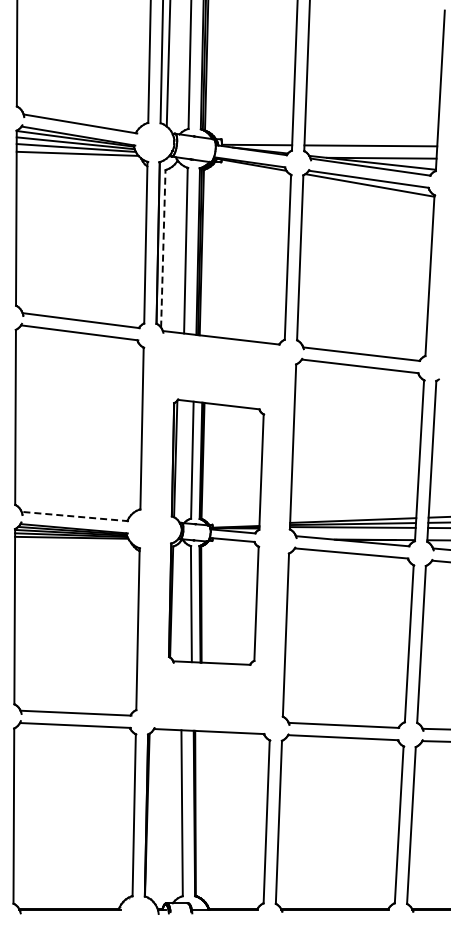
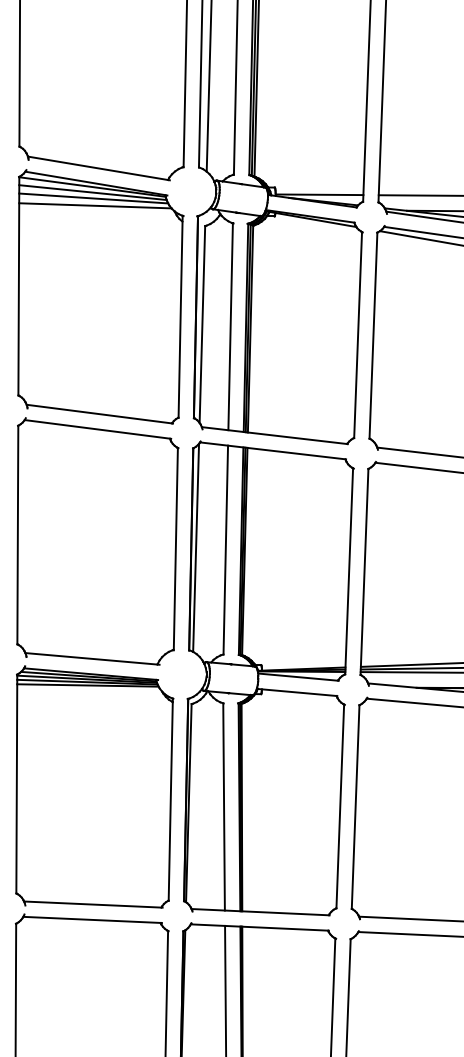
line: (163, 248) -> (202, 324), dashed -> solid
line: (75, 516) -> (92, 658), dashed -> solid
part: (216, 531) -> (268, 677), size x1.43

